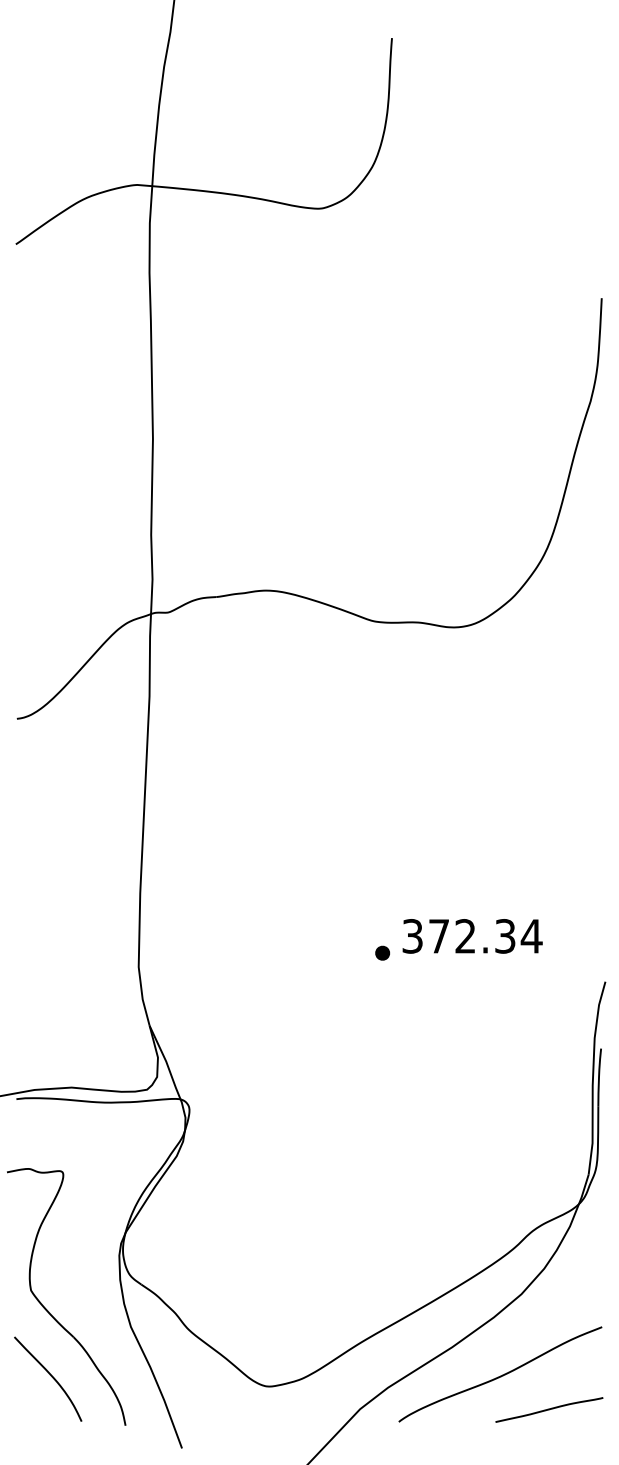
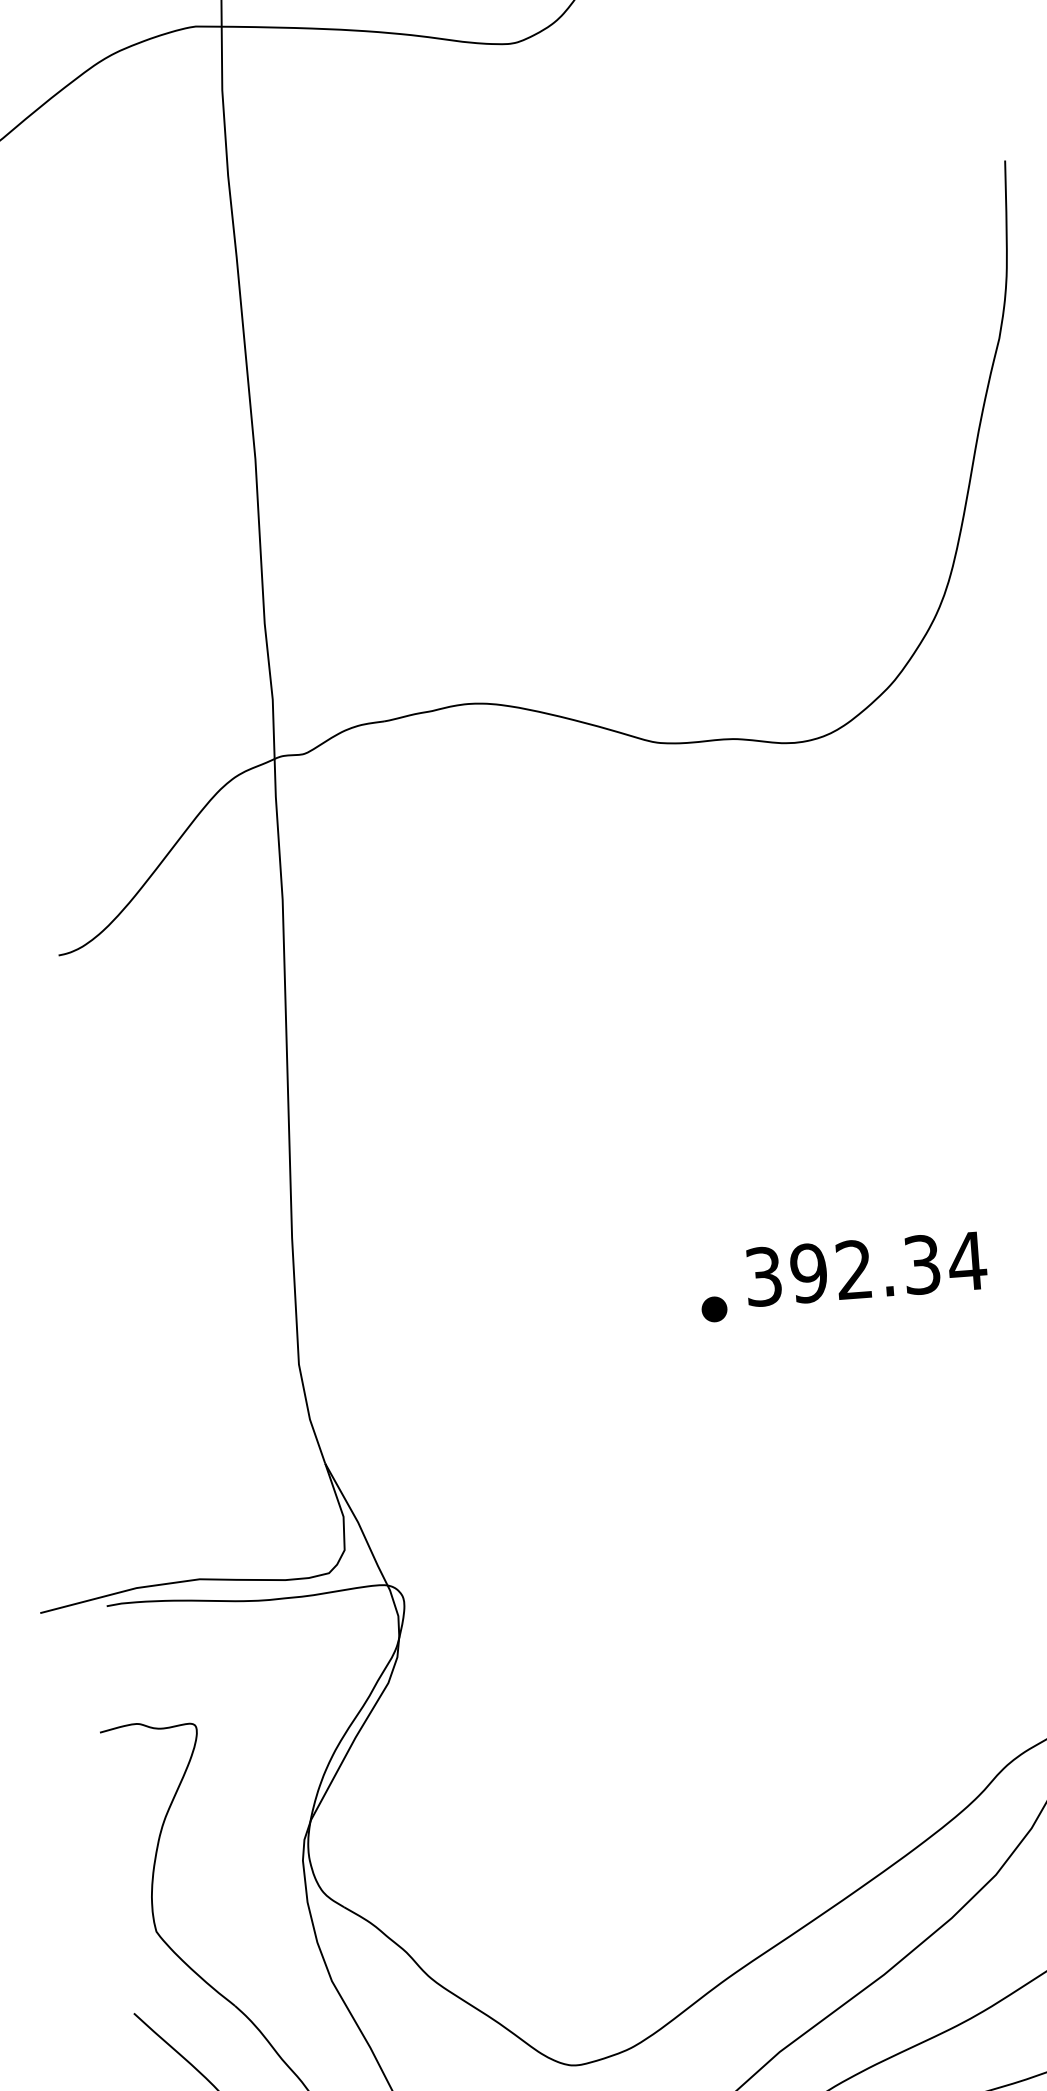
text: (438, 936) -> (807, 1273), 372.34 -> 392.34

